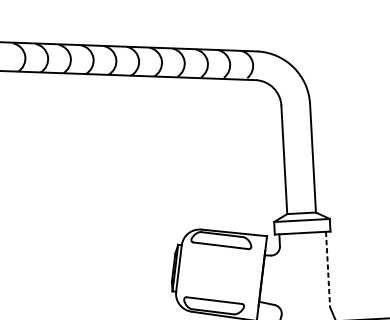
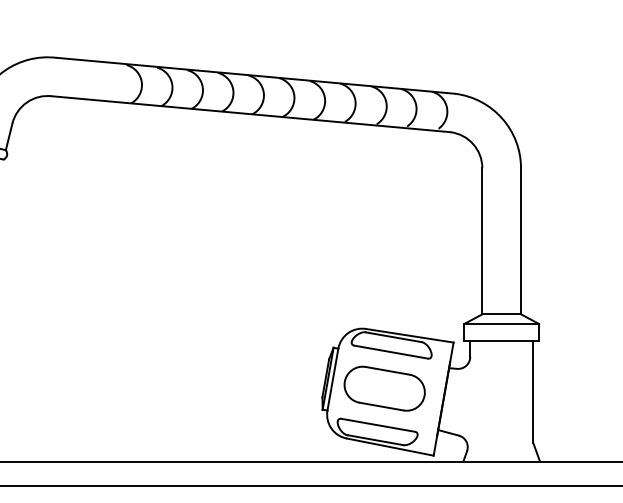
line: (328, 269) -> (533, 391), dashed -> solid
part: (217, 273) -> (384, 388), added

